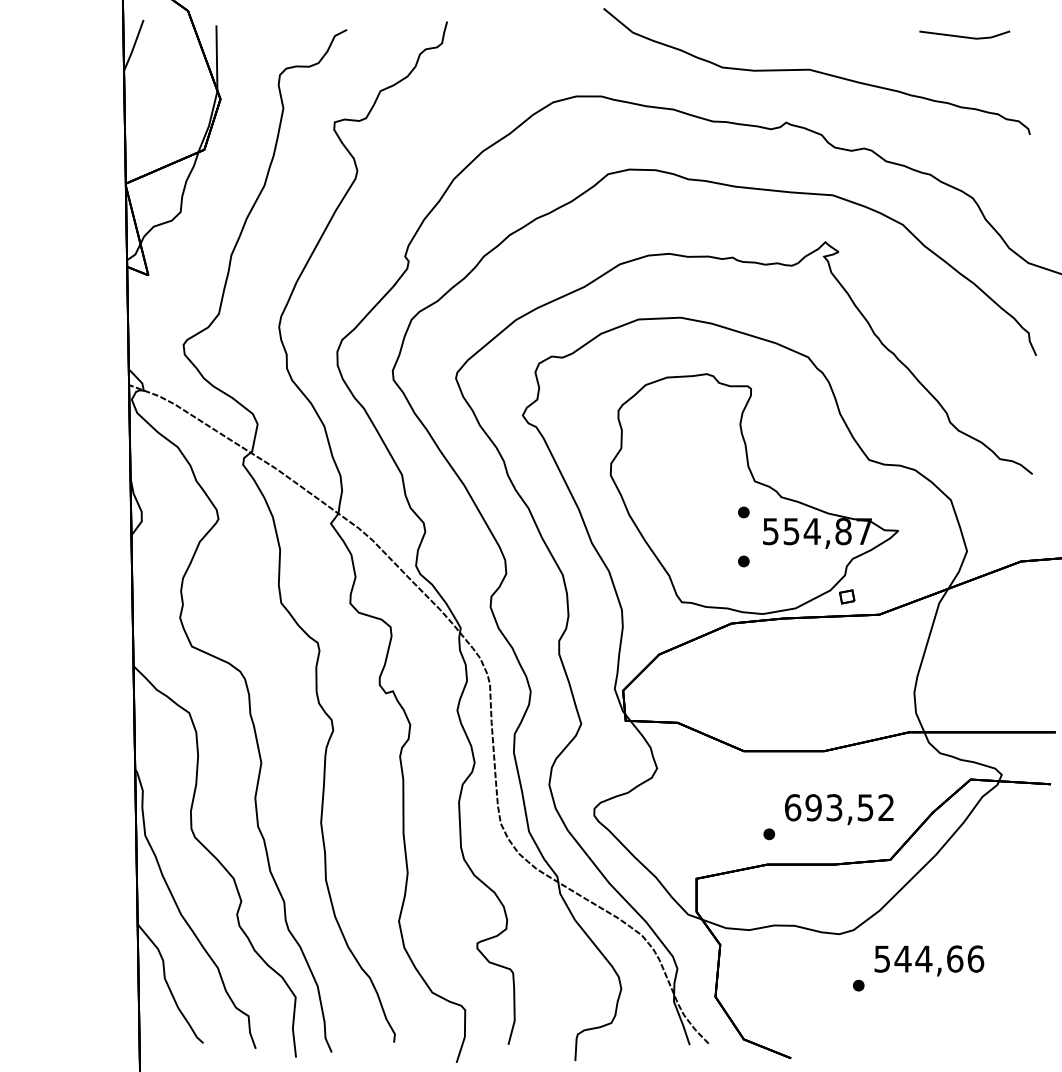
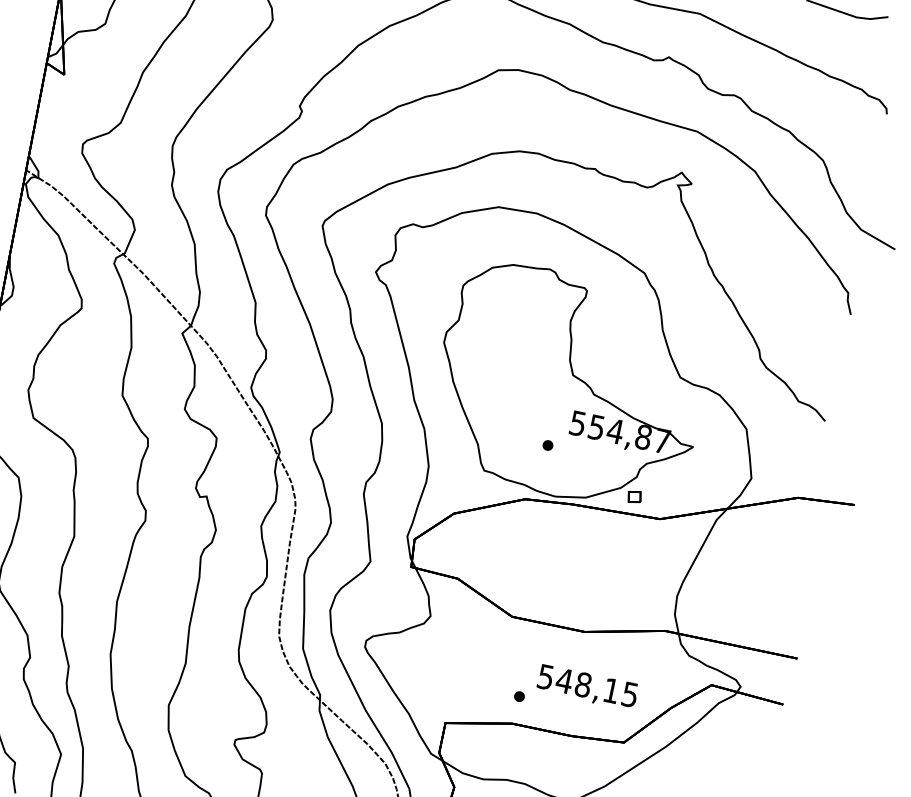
part: (743, 512) -> (556, 401), removed
text: (839, 807) -> (587, 685), 693,52 -> 548,15

